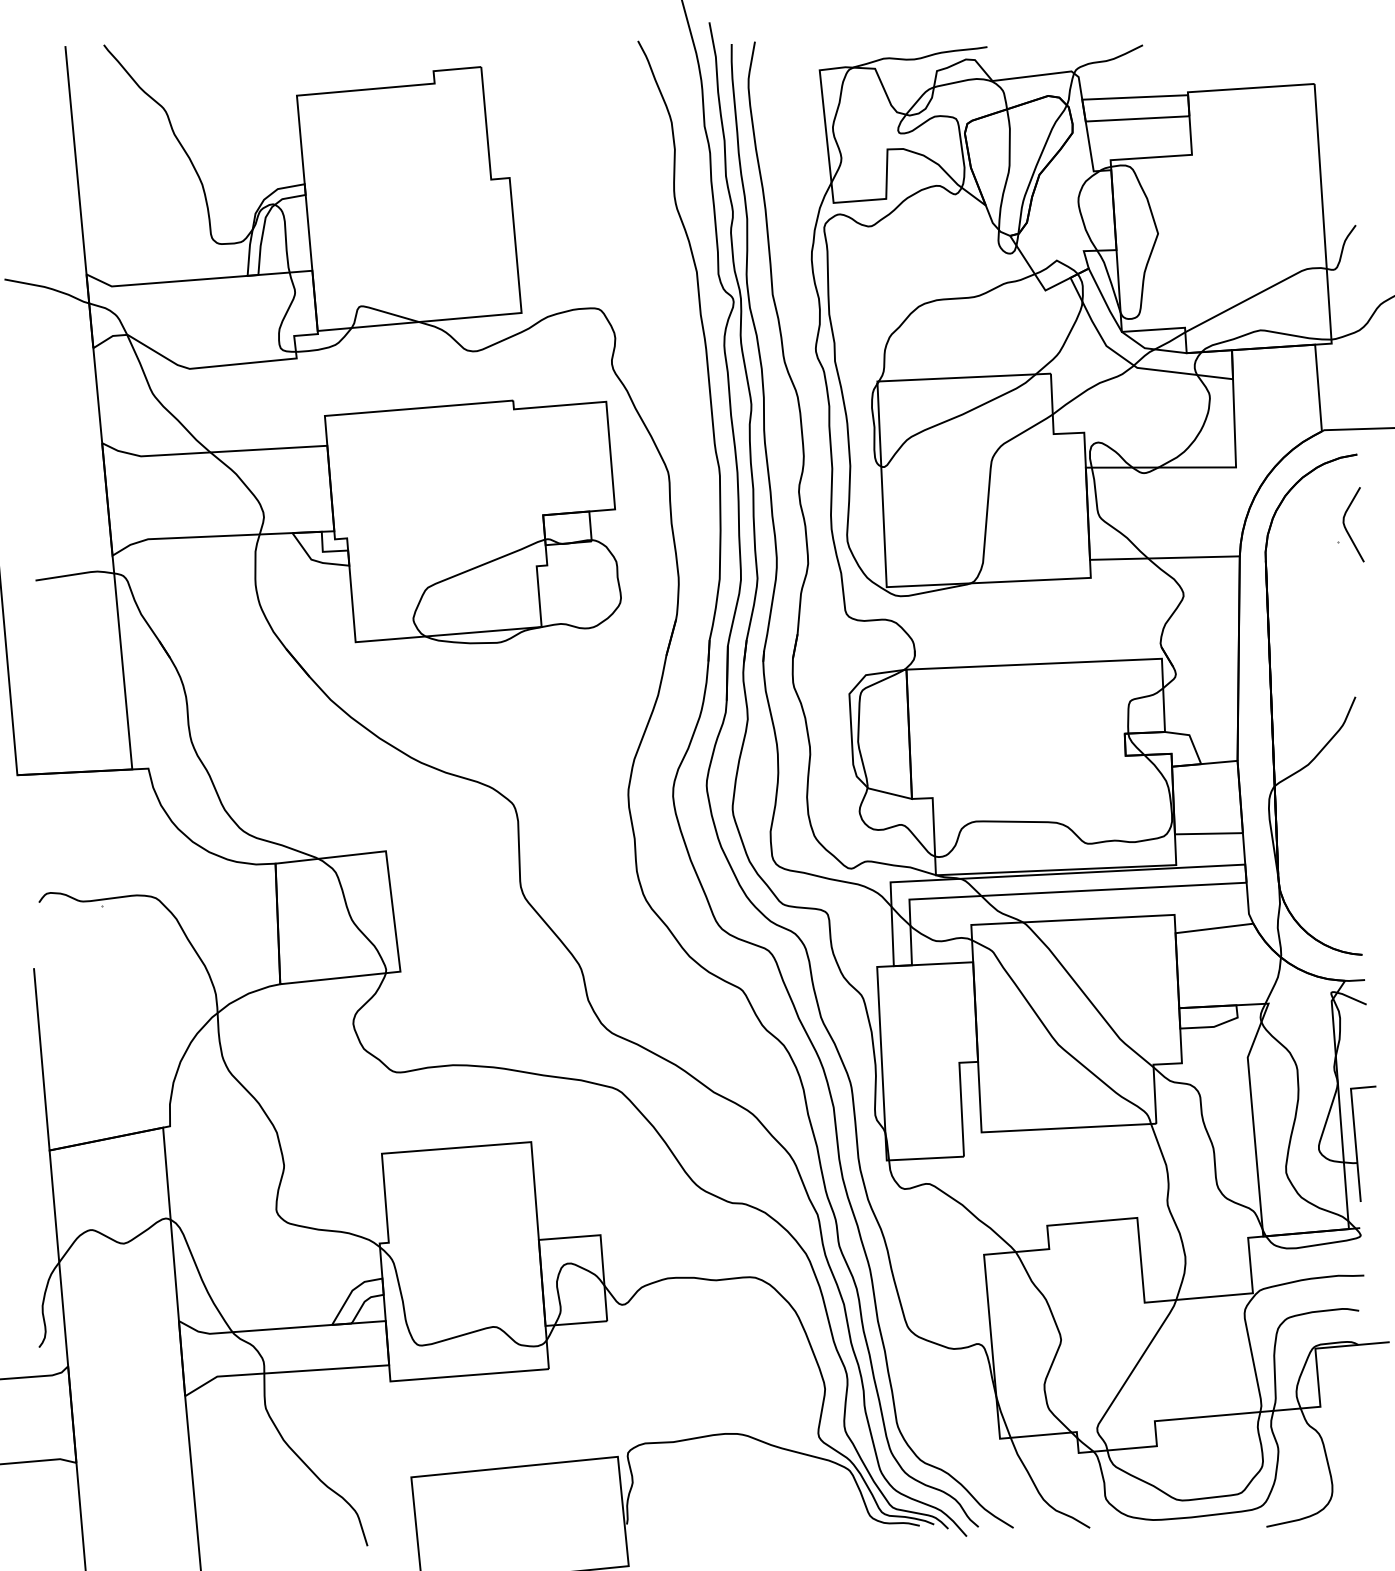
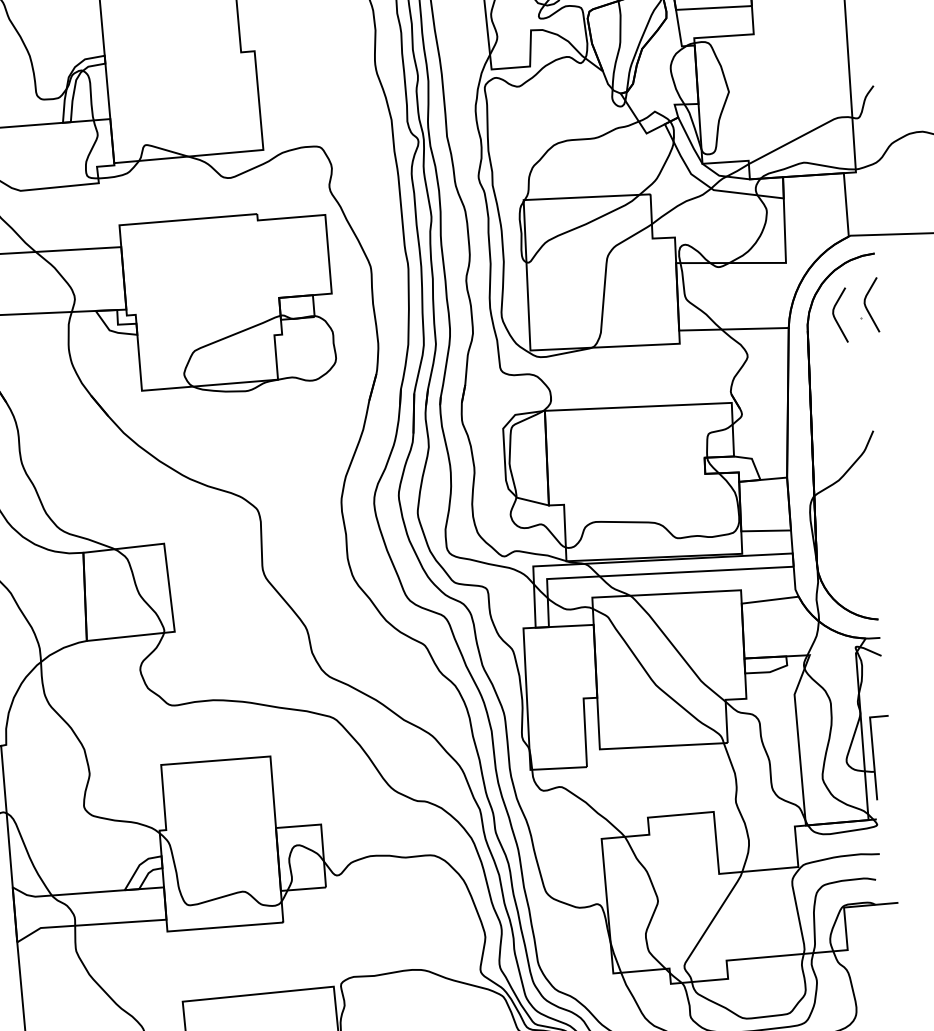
curve: (1303, 541) -> (835, 317), added

